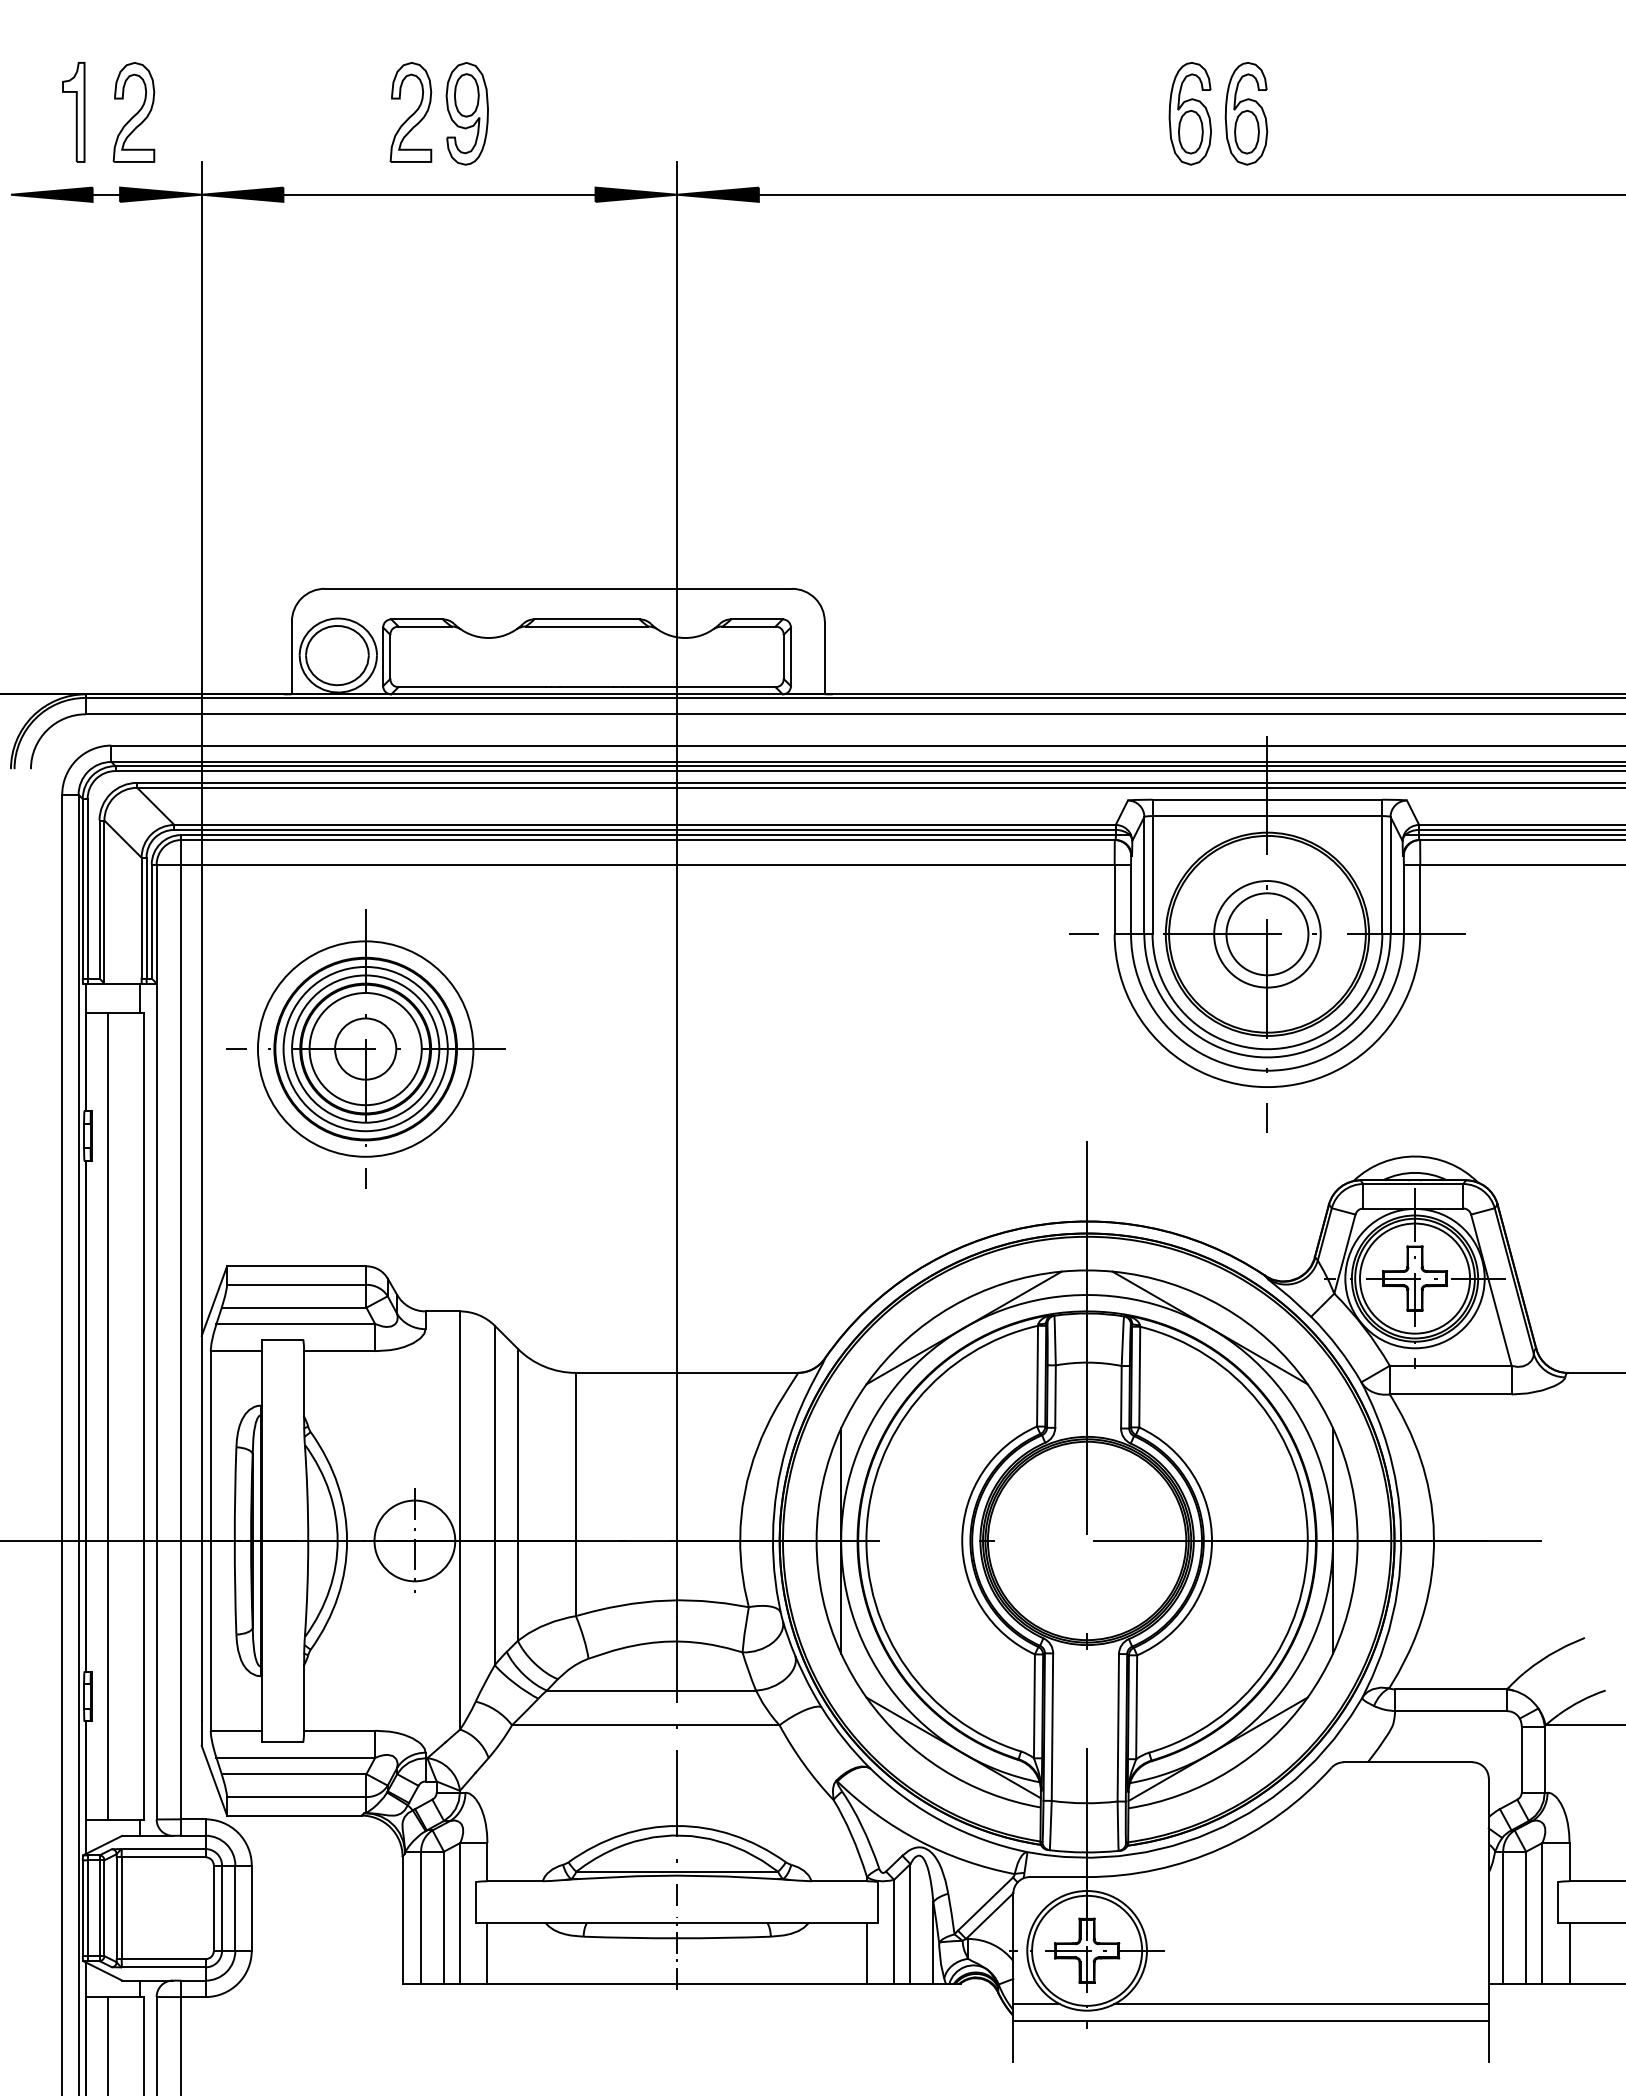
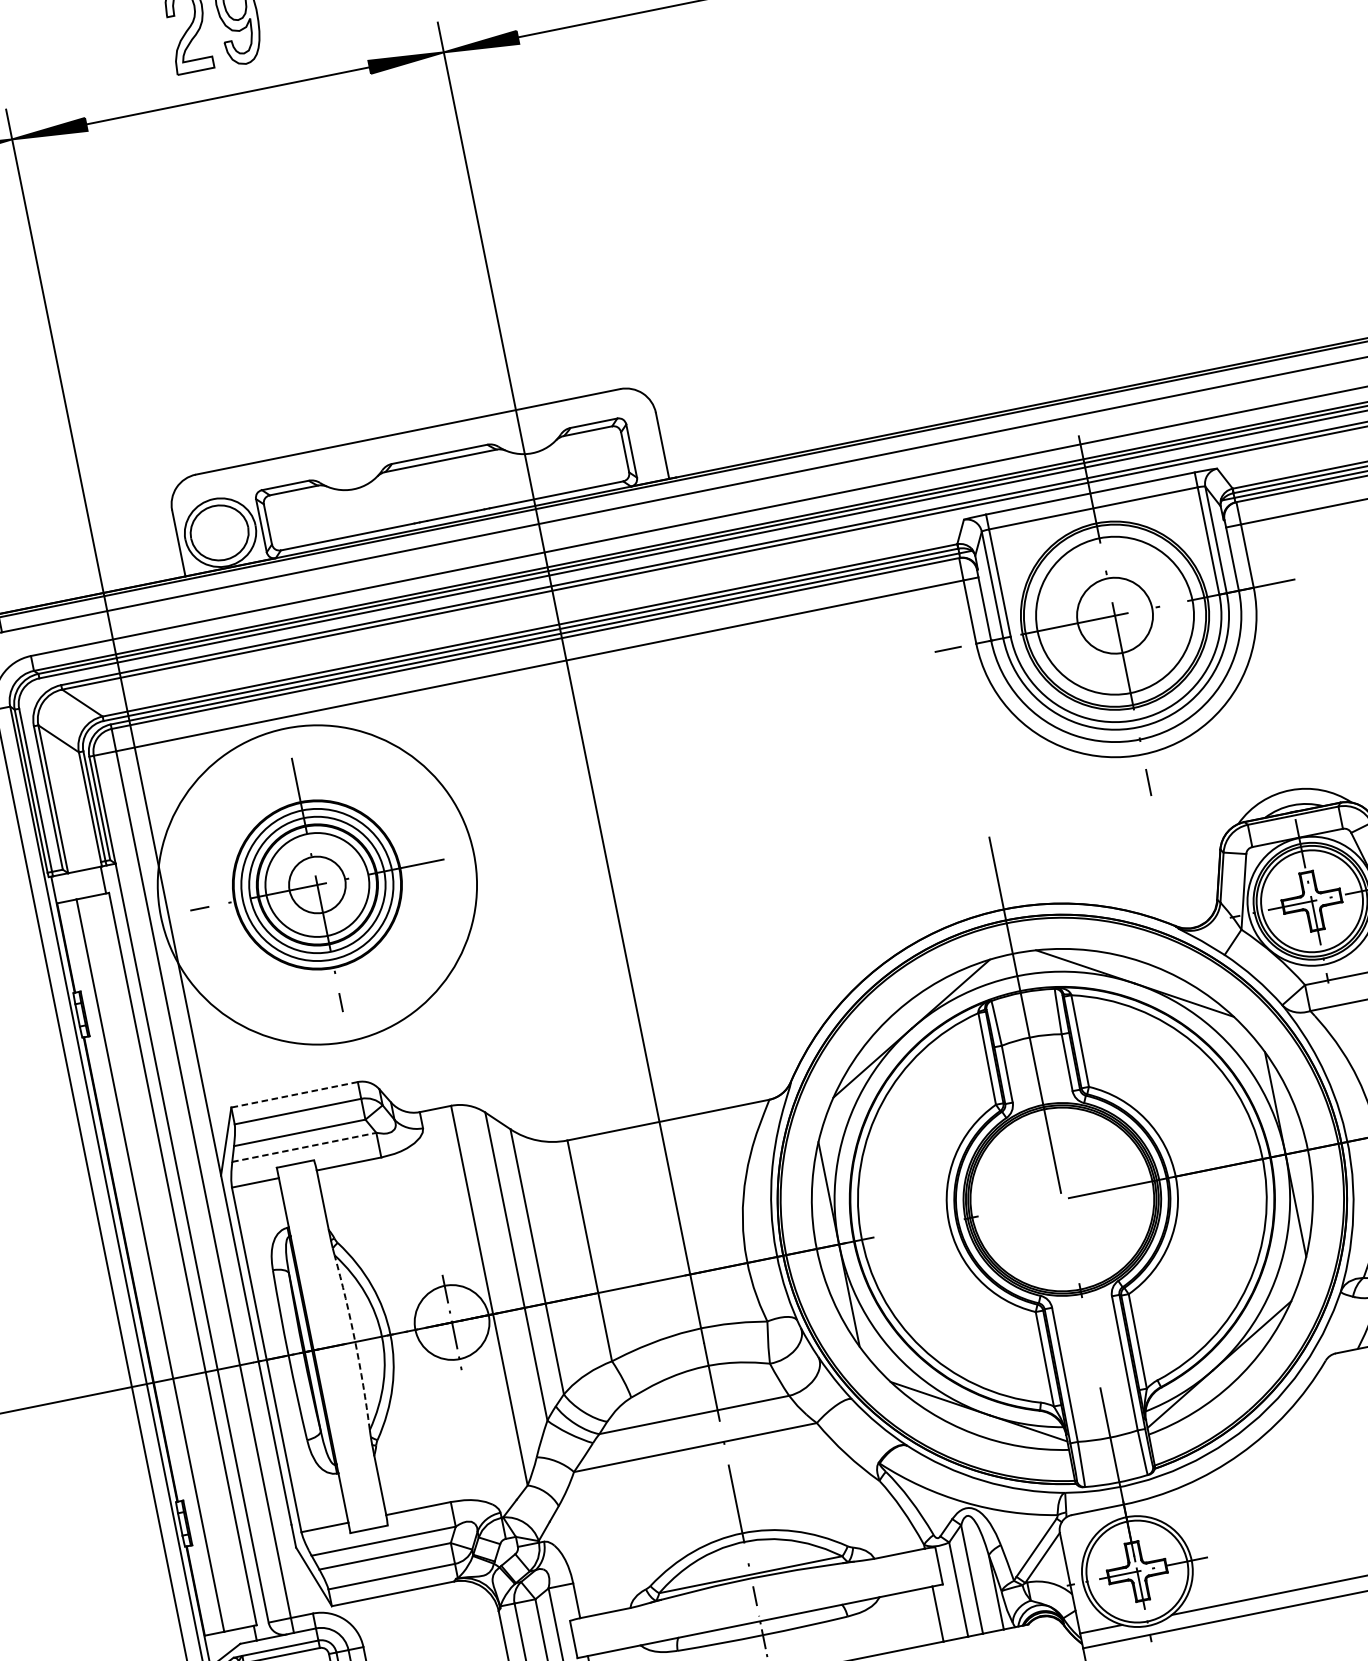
circle: (1267, 934) -> (1115, 615), size x1.6
circle: (365, 1048) -> (317, 884), size x1.6
line: (296, 1266) -> (294, 1095), solid -> dashed
line: (296, 1324) -> (304, 1147), solid -> dashed
arc: (308, 1540) -> (355, 1341), solid -> dashed

